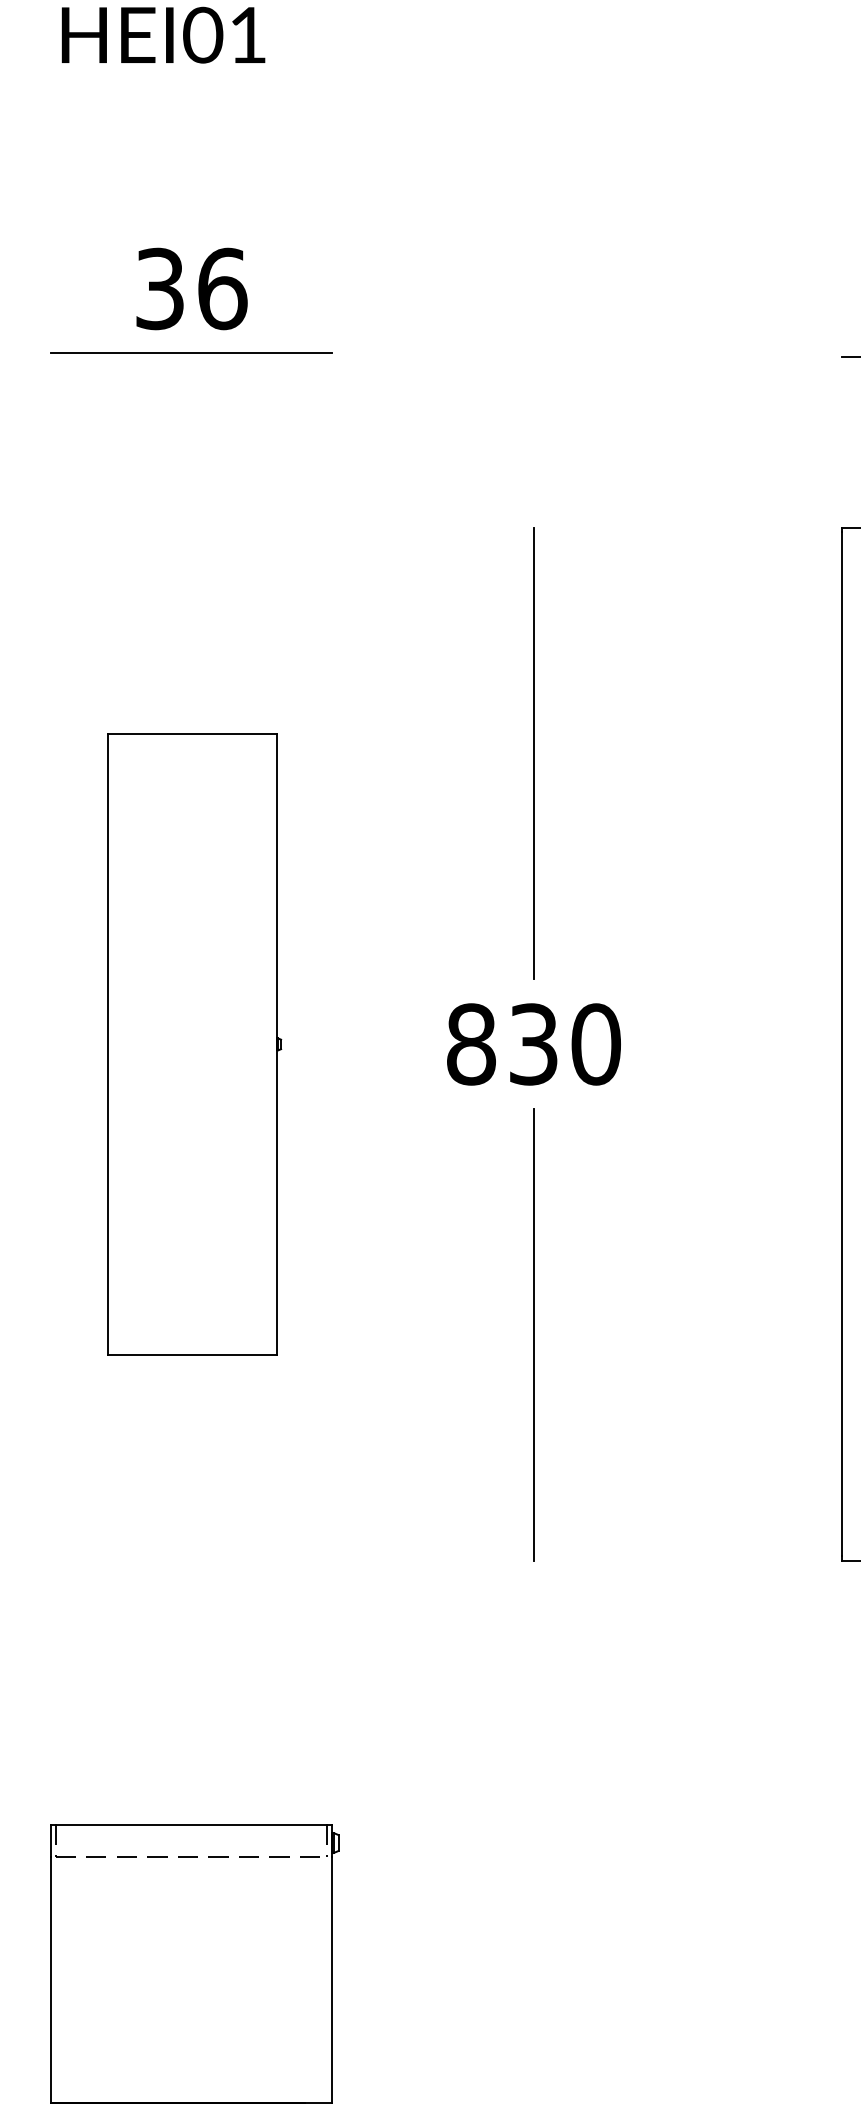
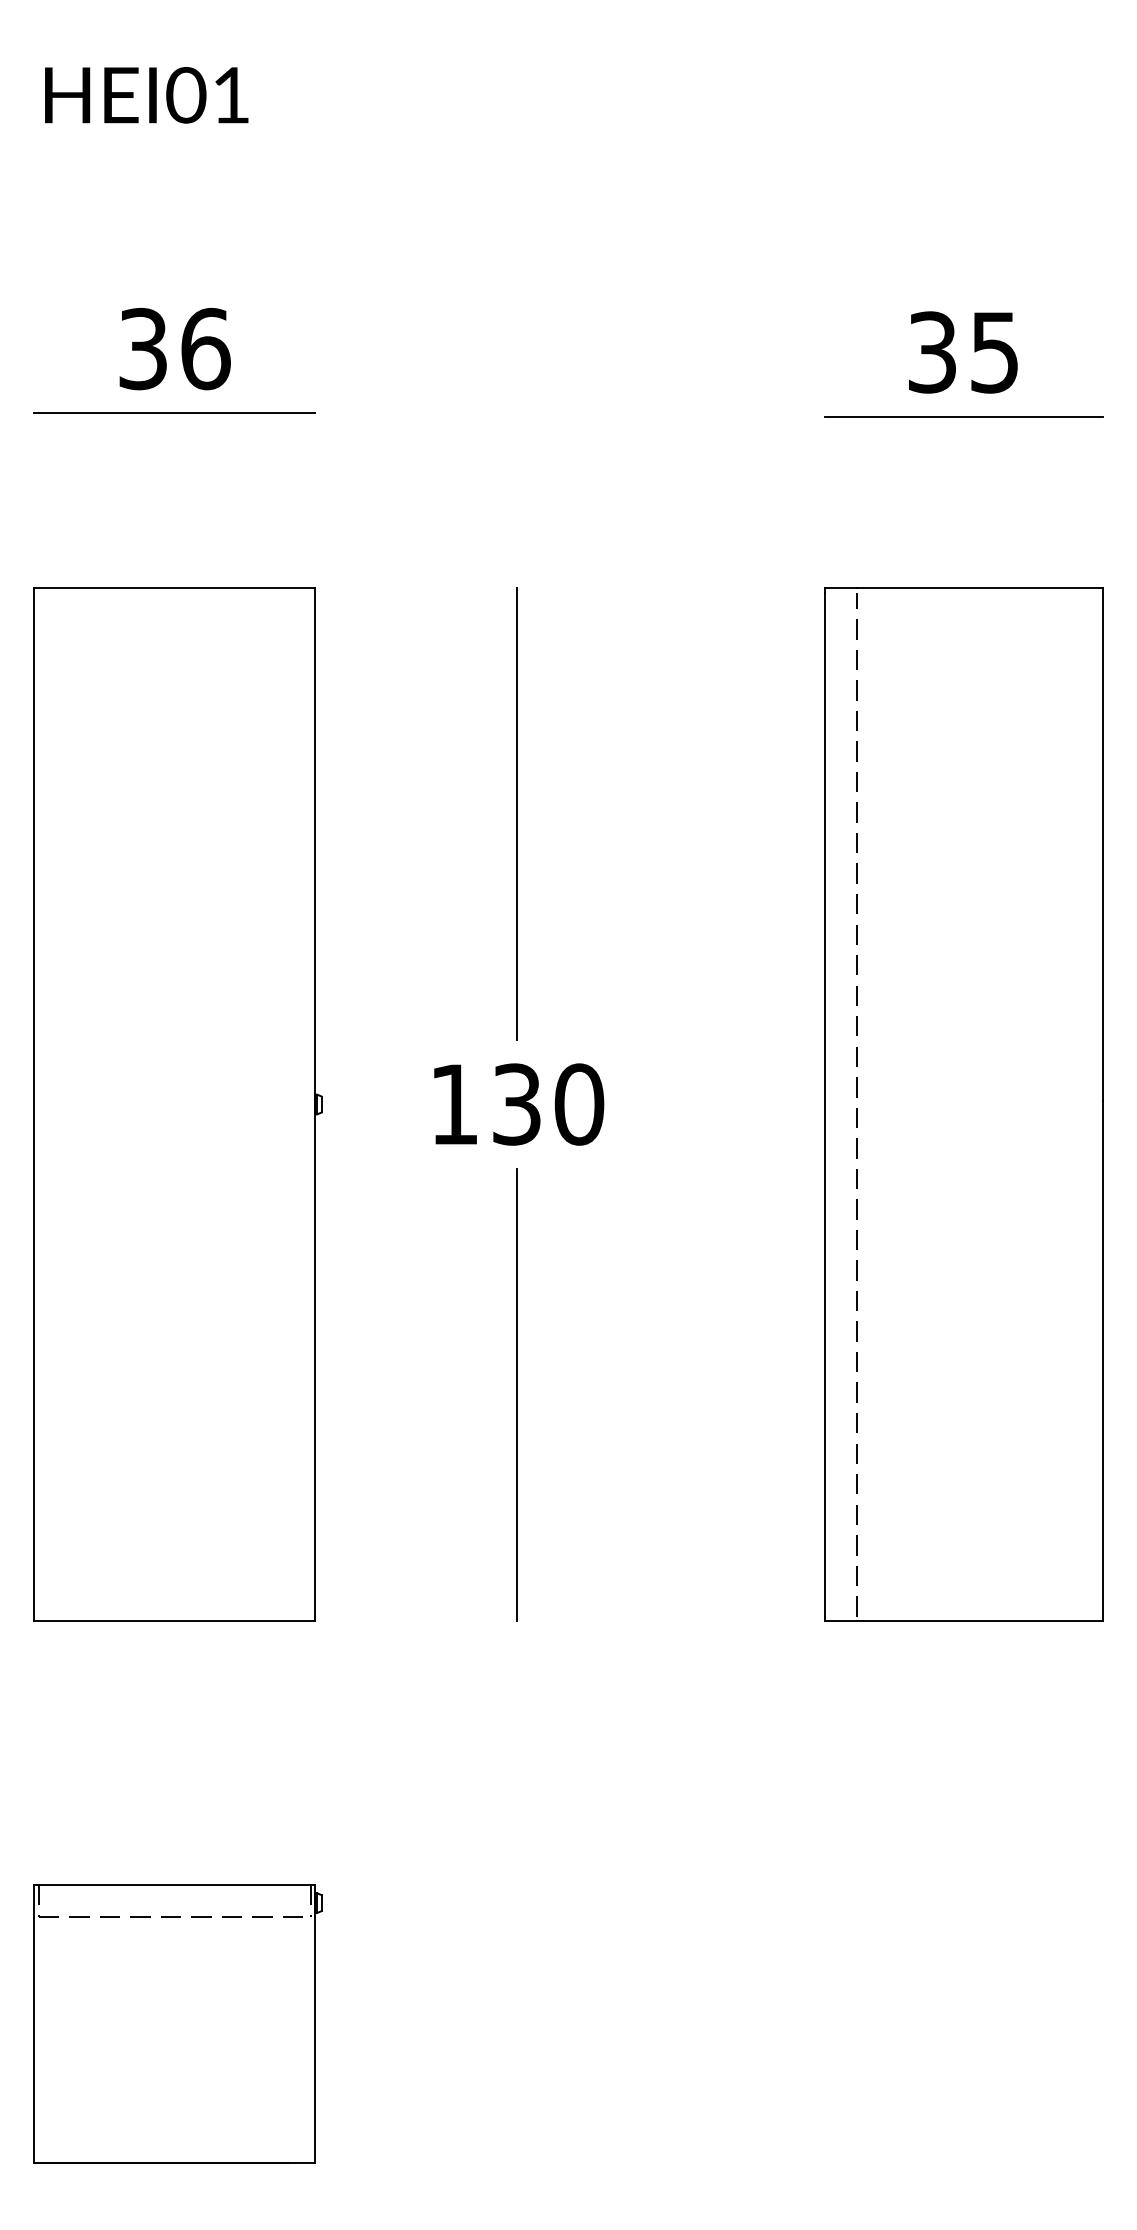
part: (194, 1044) -> (177, 1104), size x1.67
text: (471, 1044) -> (454, 1104), 830 -> 130

